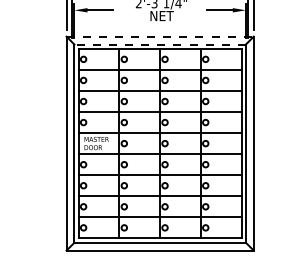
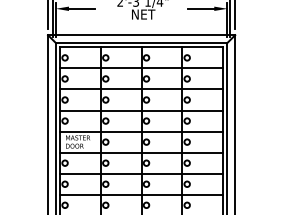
line: (160, 36) -> (141, 35), dashed -> solid
line: (160, 44) -> (141, 43), dashed -> solid

